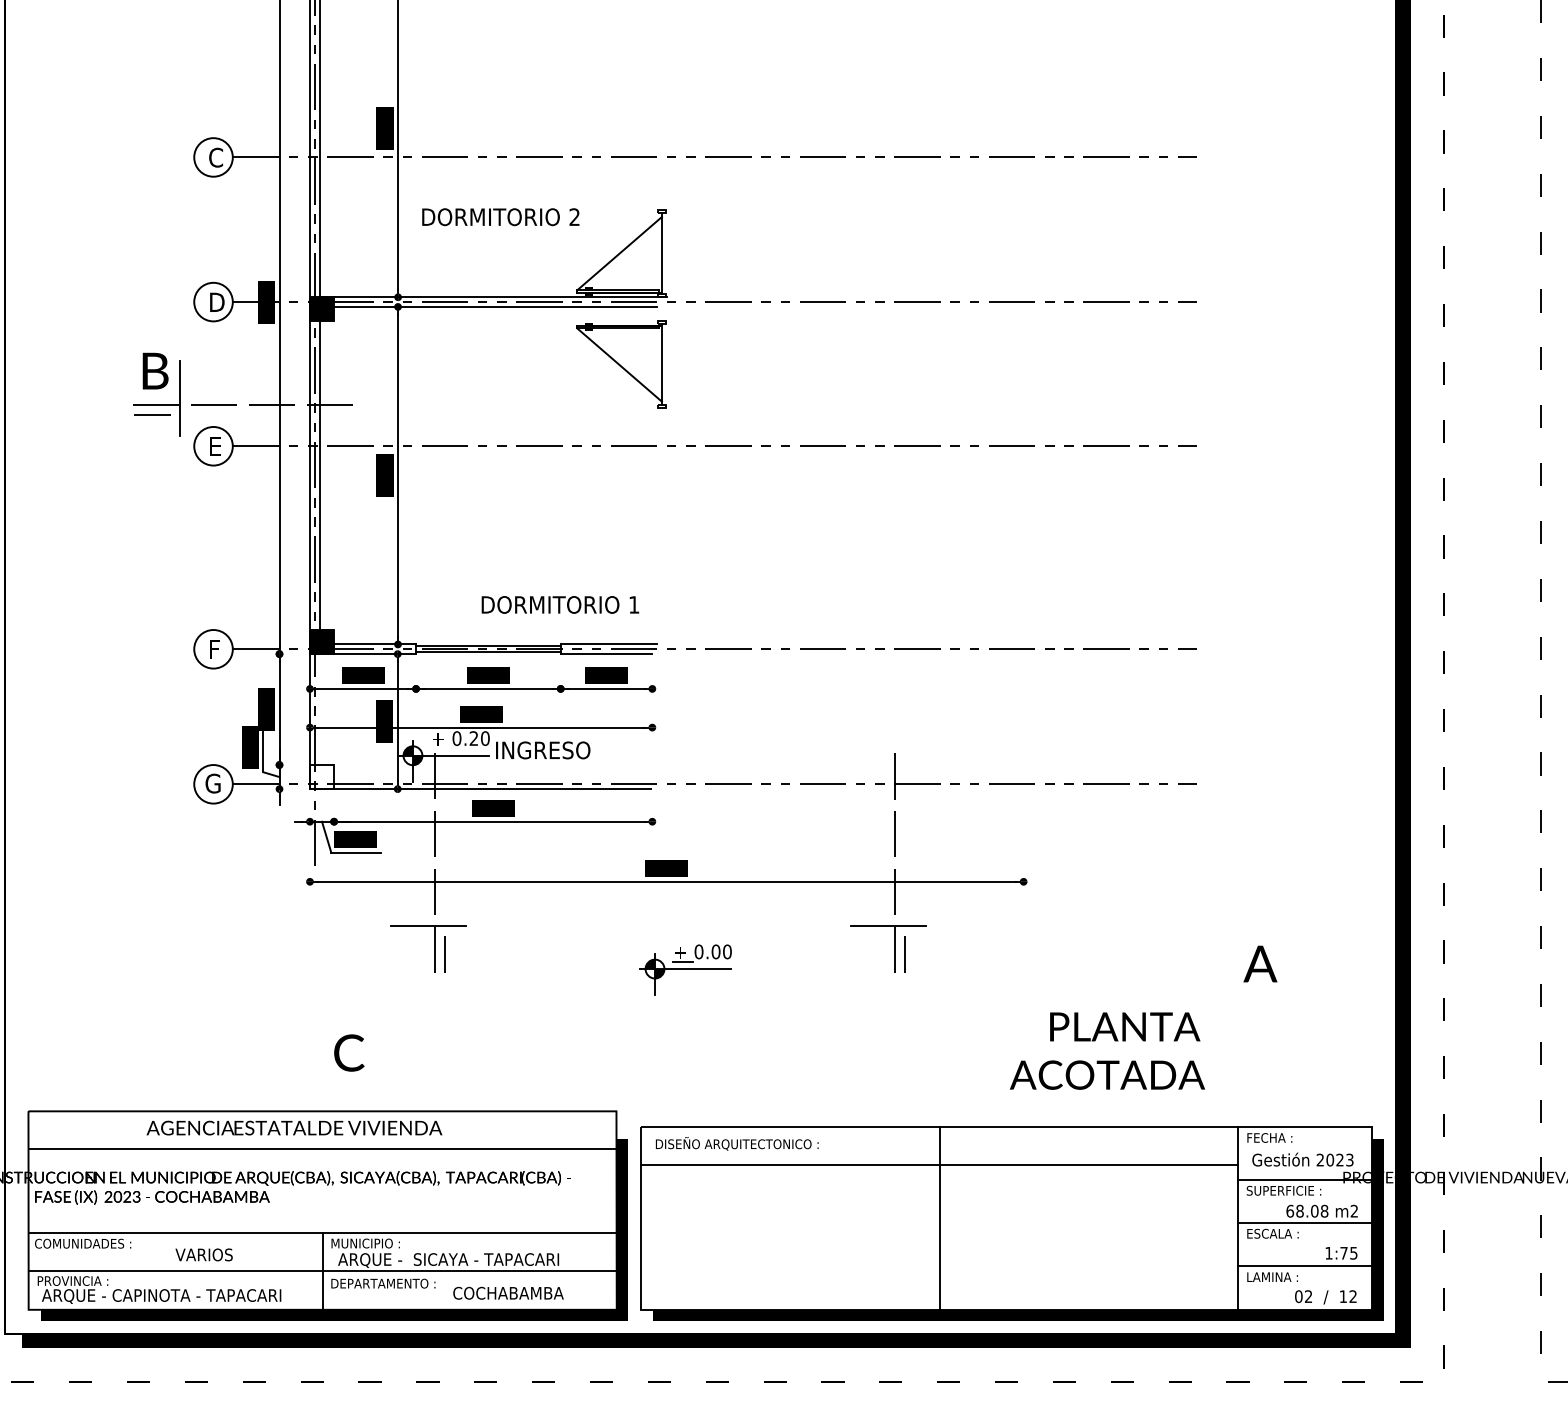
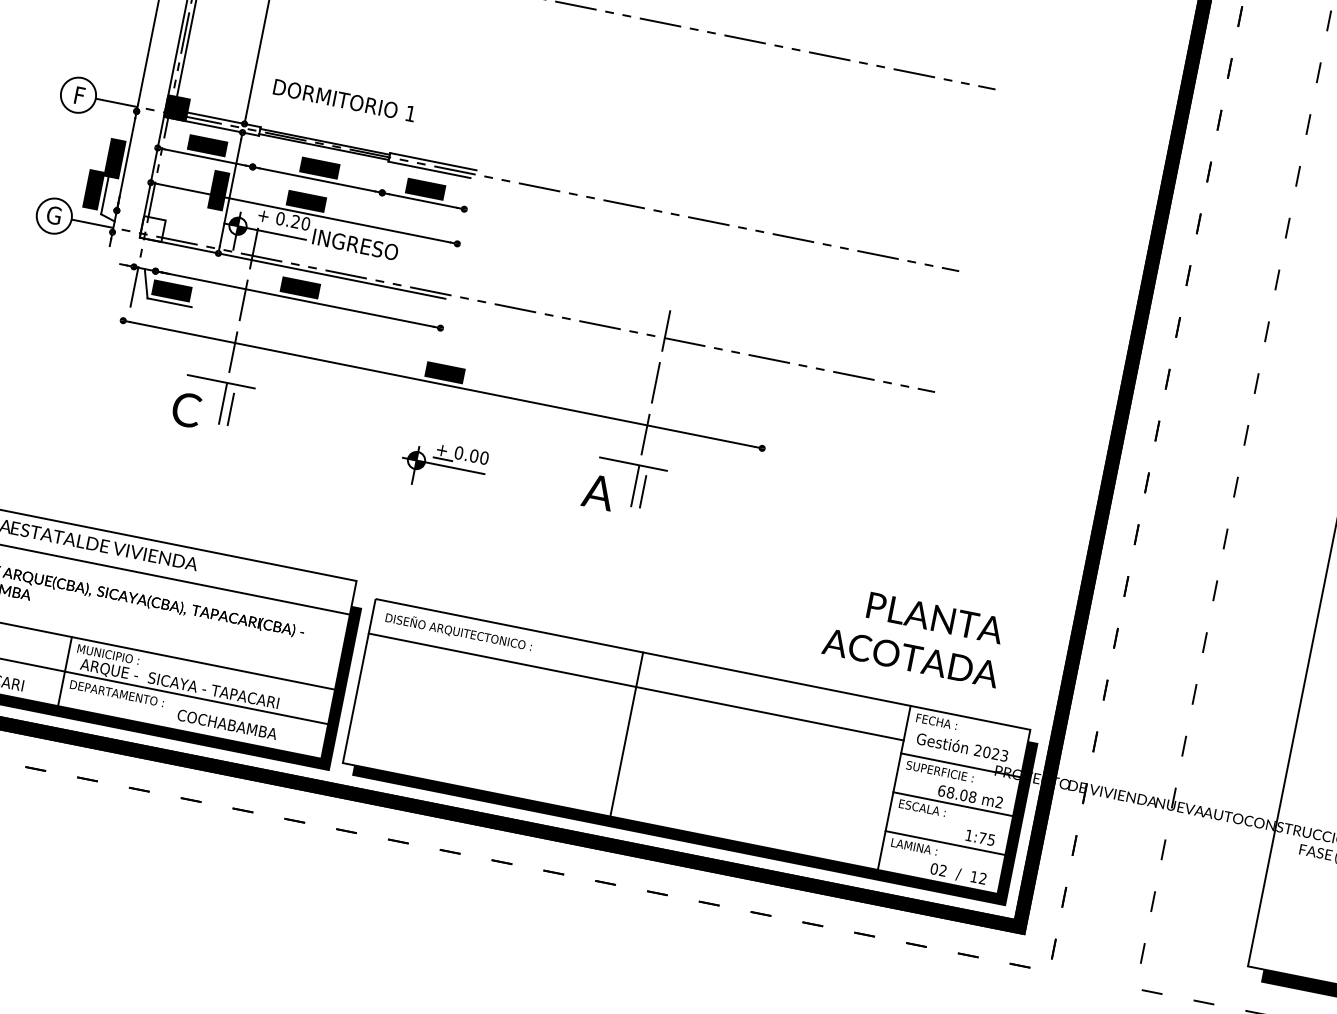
text: (560, 604) -> (344, 100), moved
text: (1260, 963) -> (598, 491), moved
text: (1107, 1050) -> (915, 636), moved
text: (349, 1052) -> (186, 409), moved

